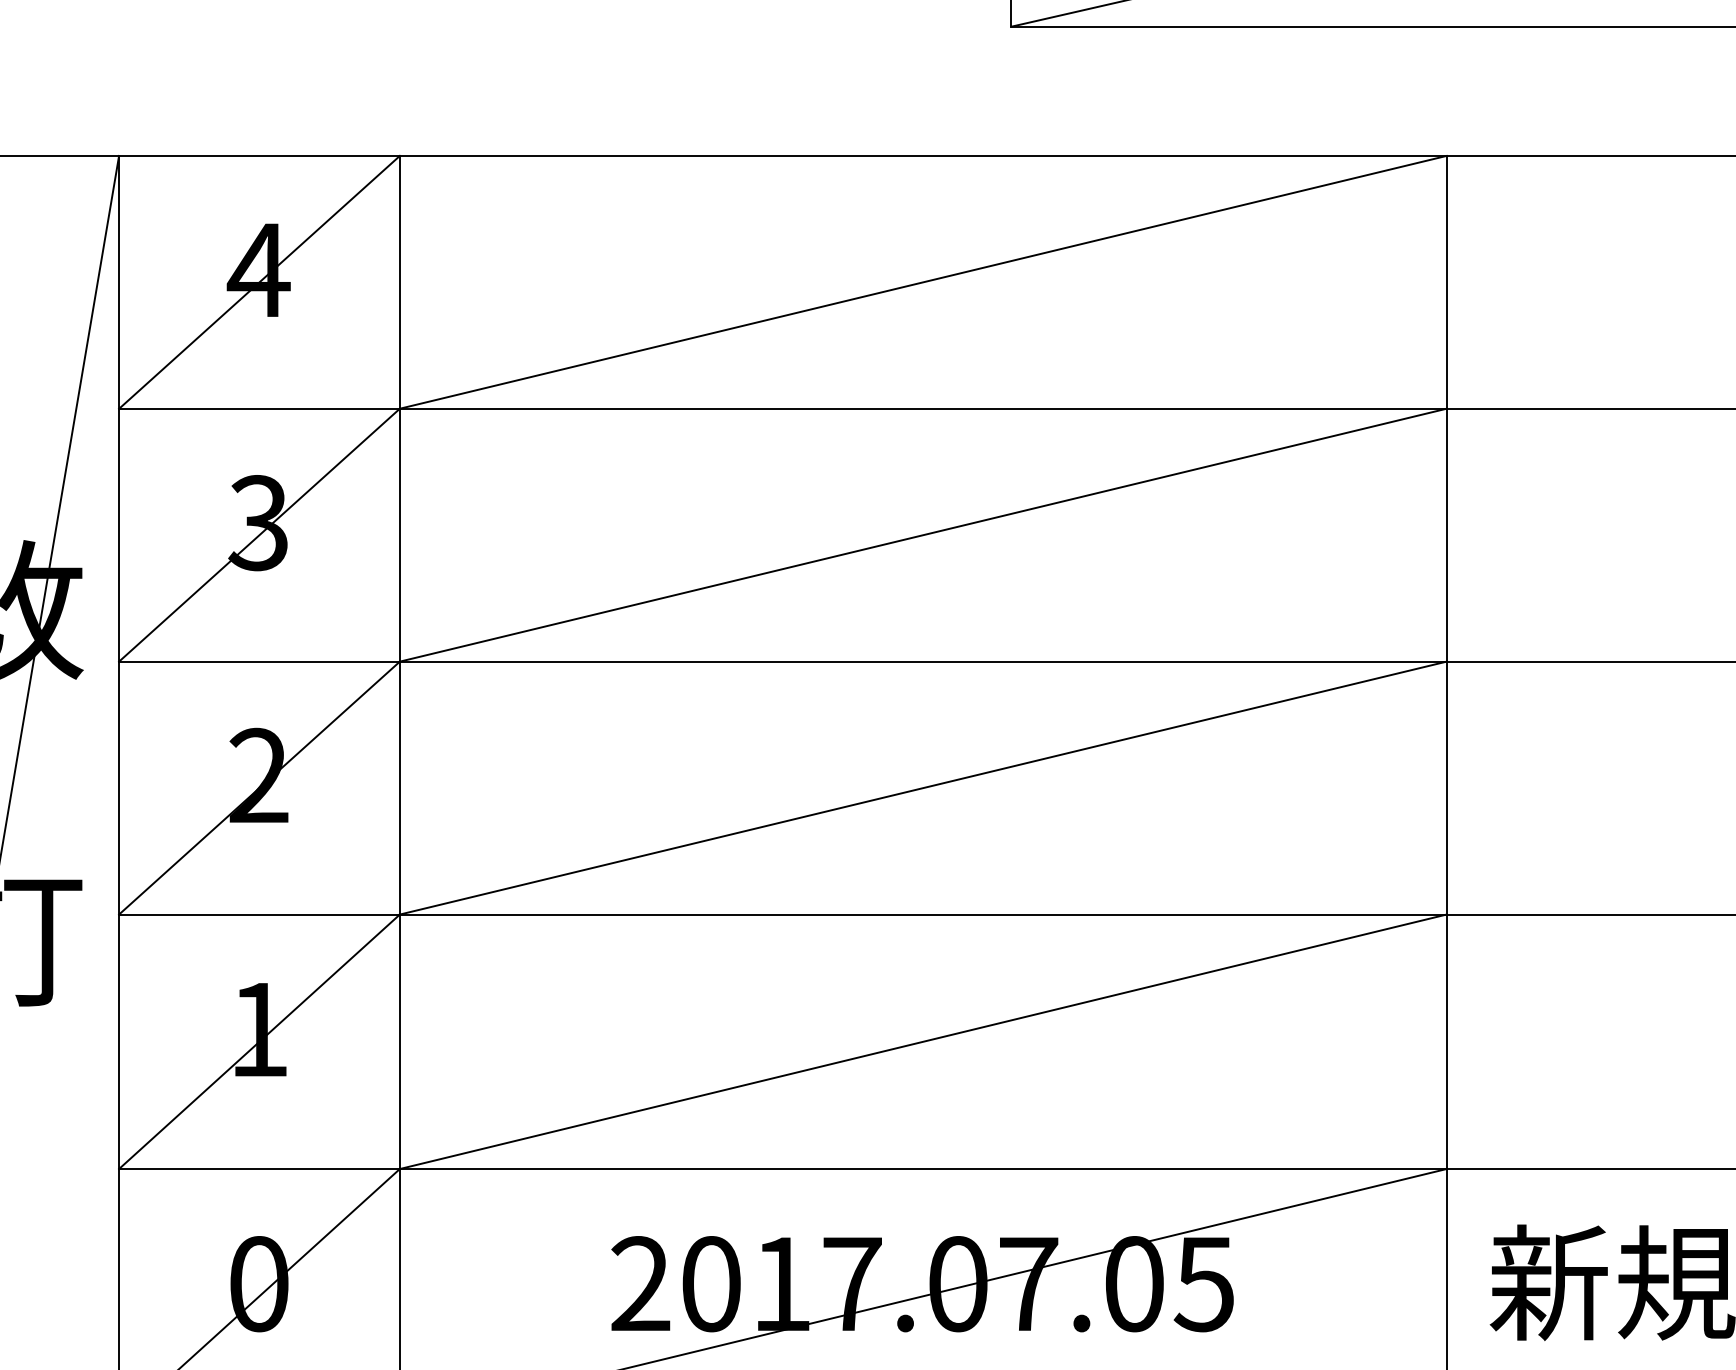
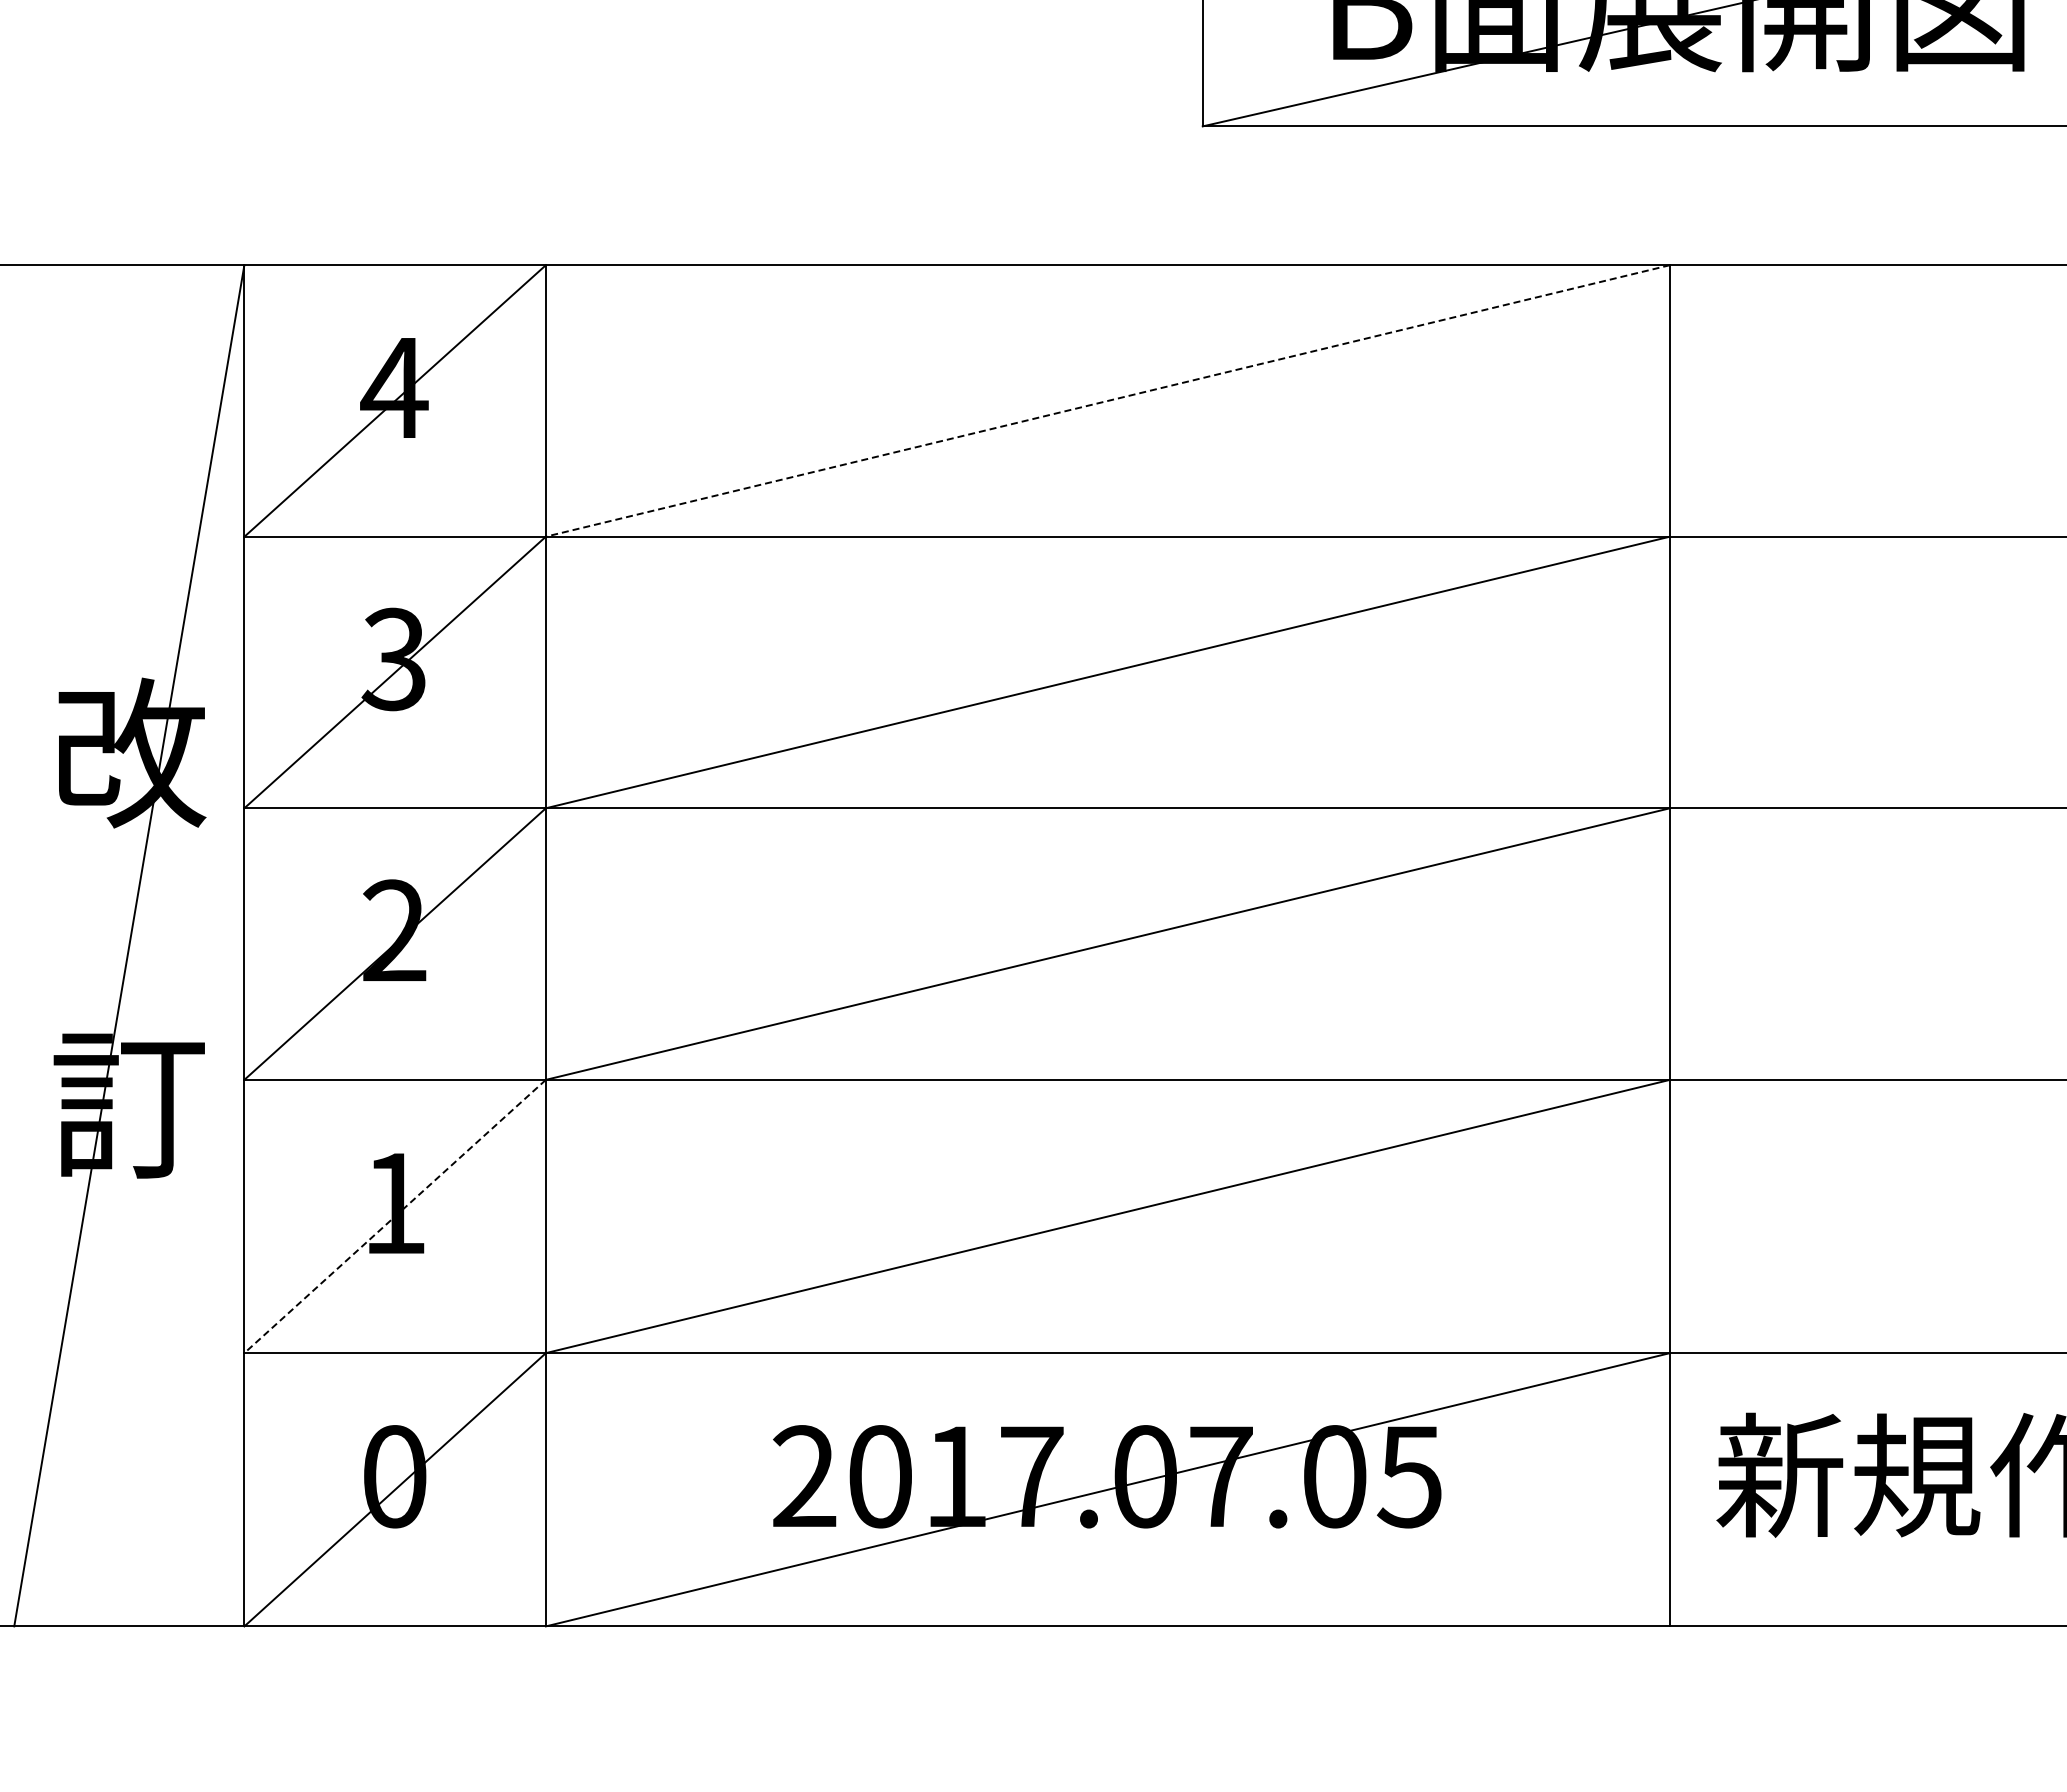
line: (922, 282) -> (1107, 401), solid -> dashed
line: (258, 1041) -> (394, 1216), solid -> dashed

